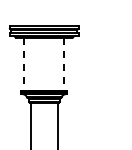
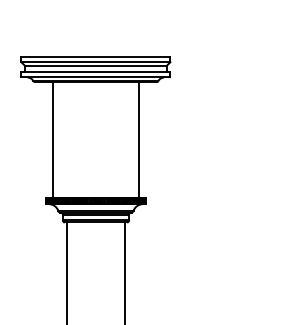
line: (24, 64) -> (52, 139), dashed -> solid
line: (64, 64) -> (139, 139), dashed -> solid

